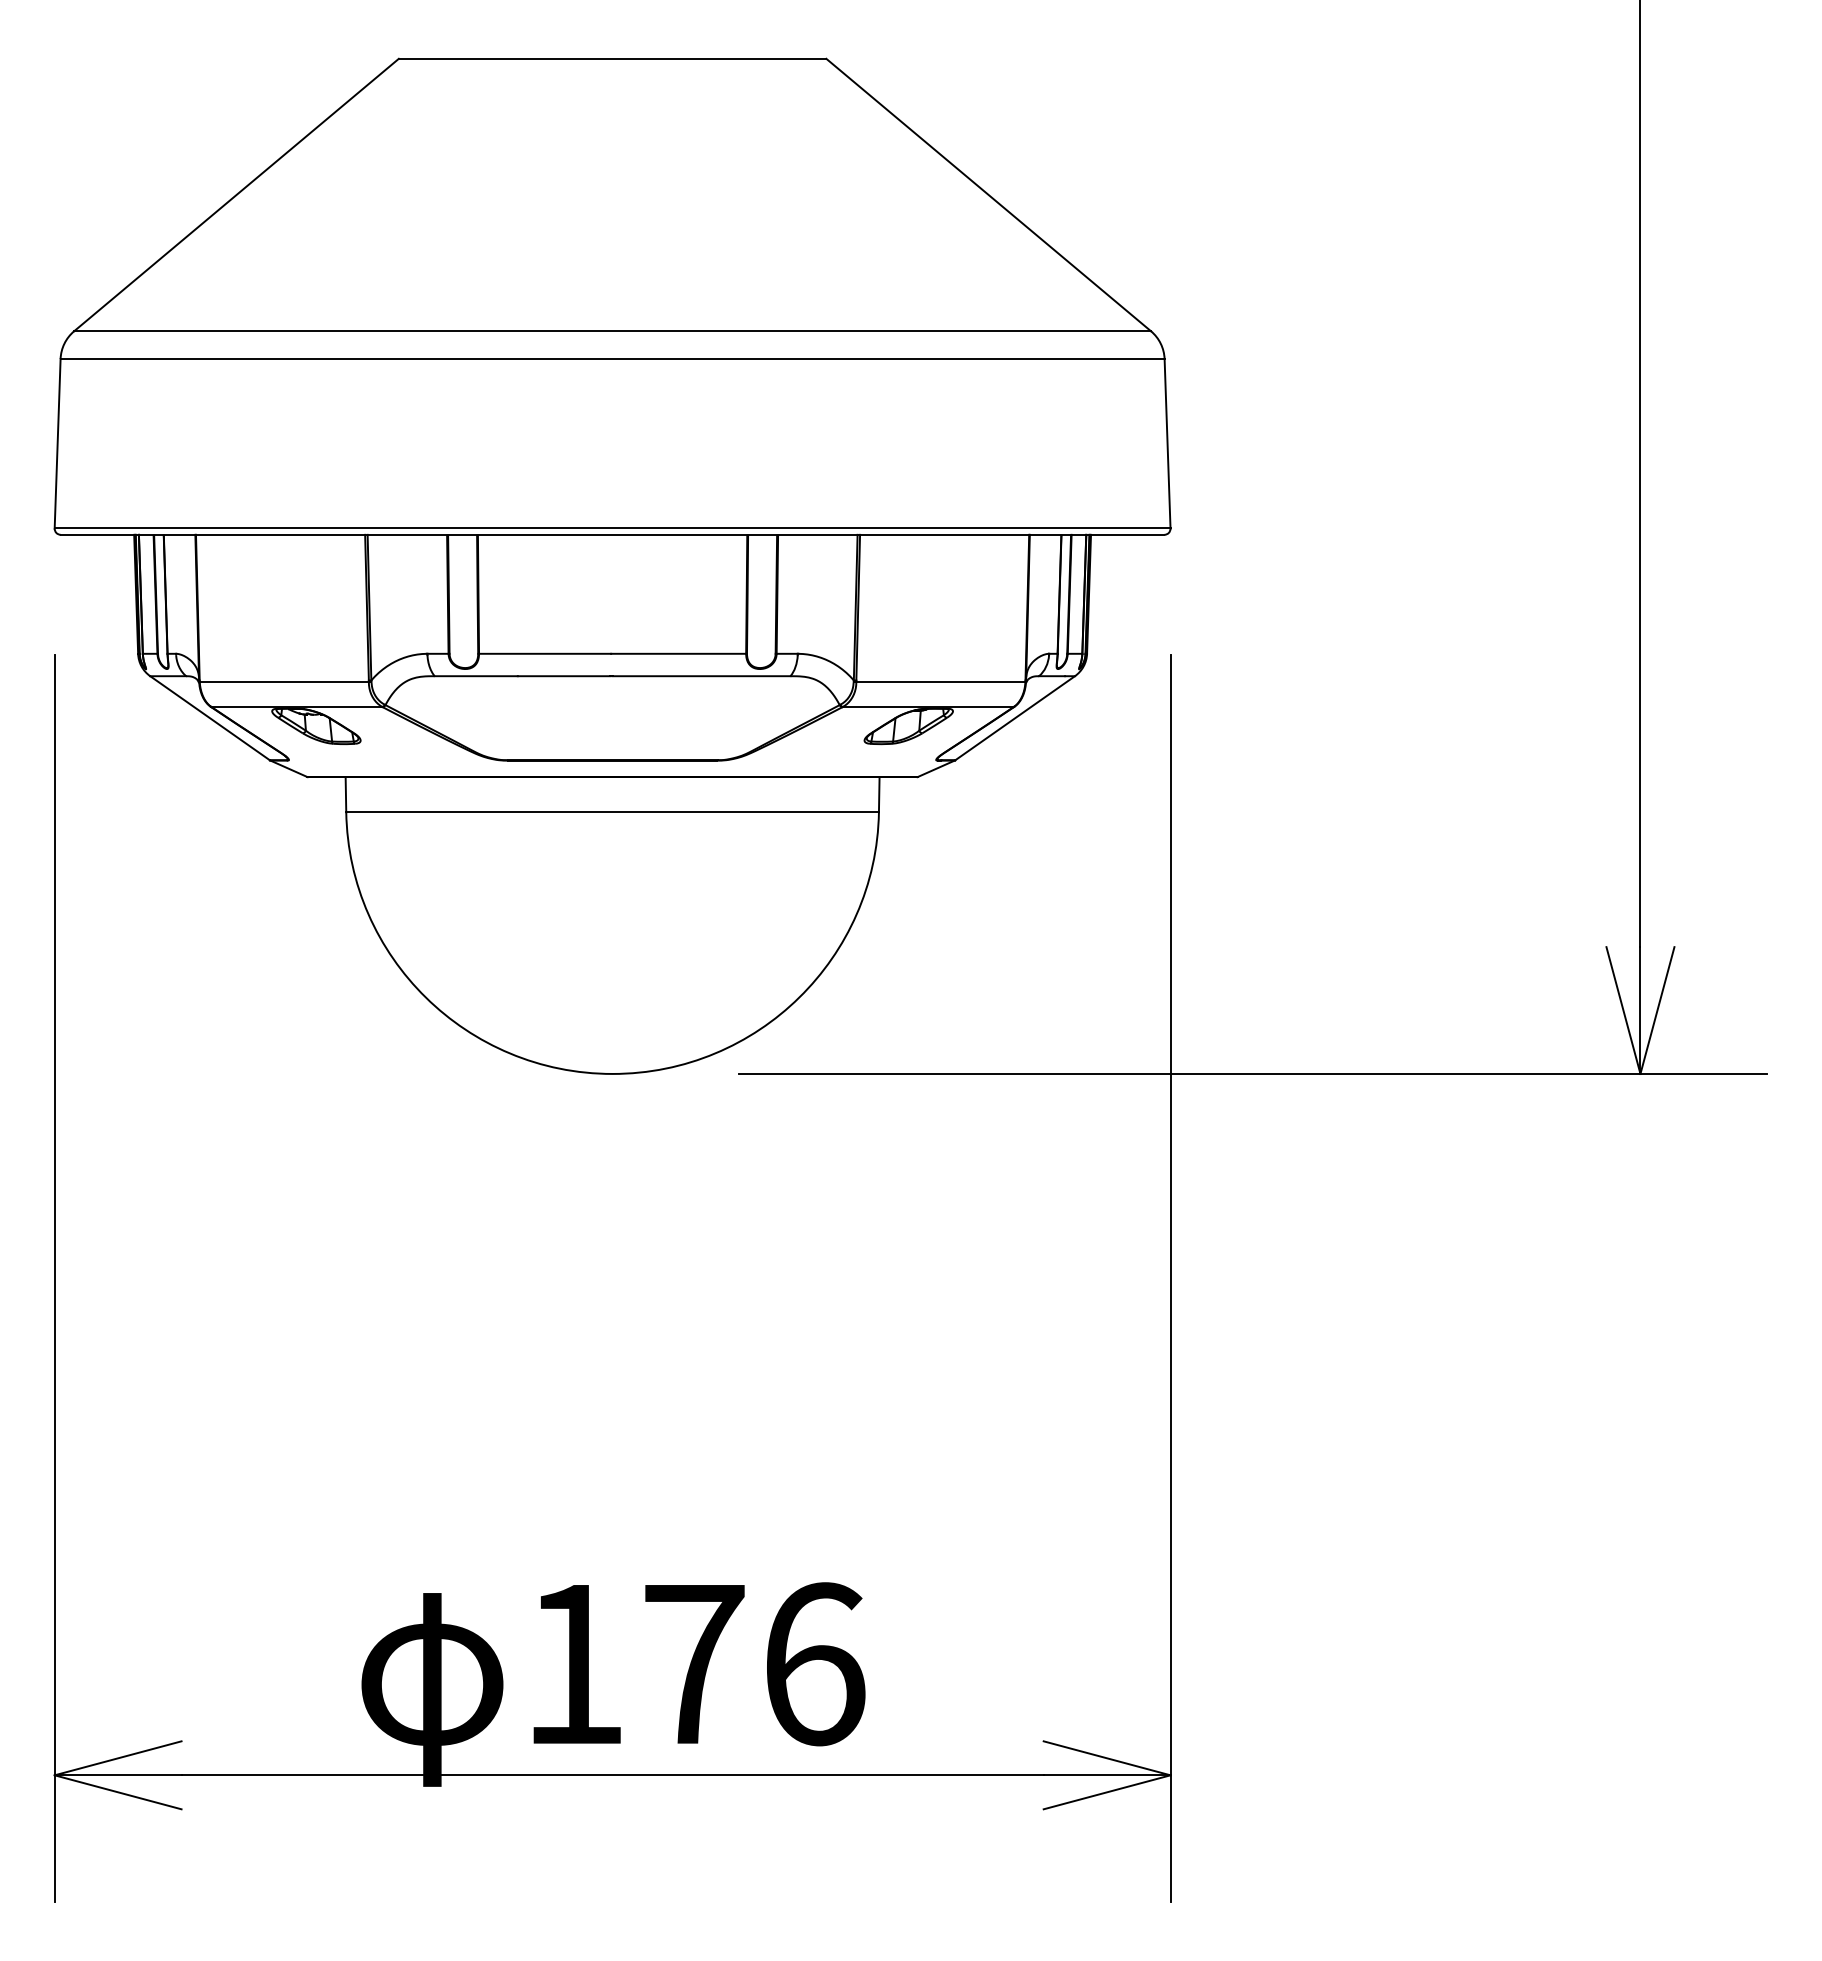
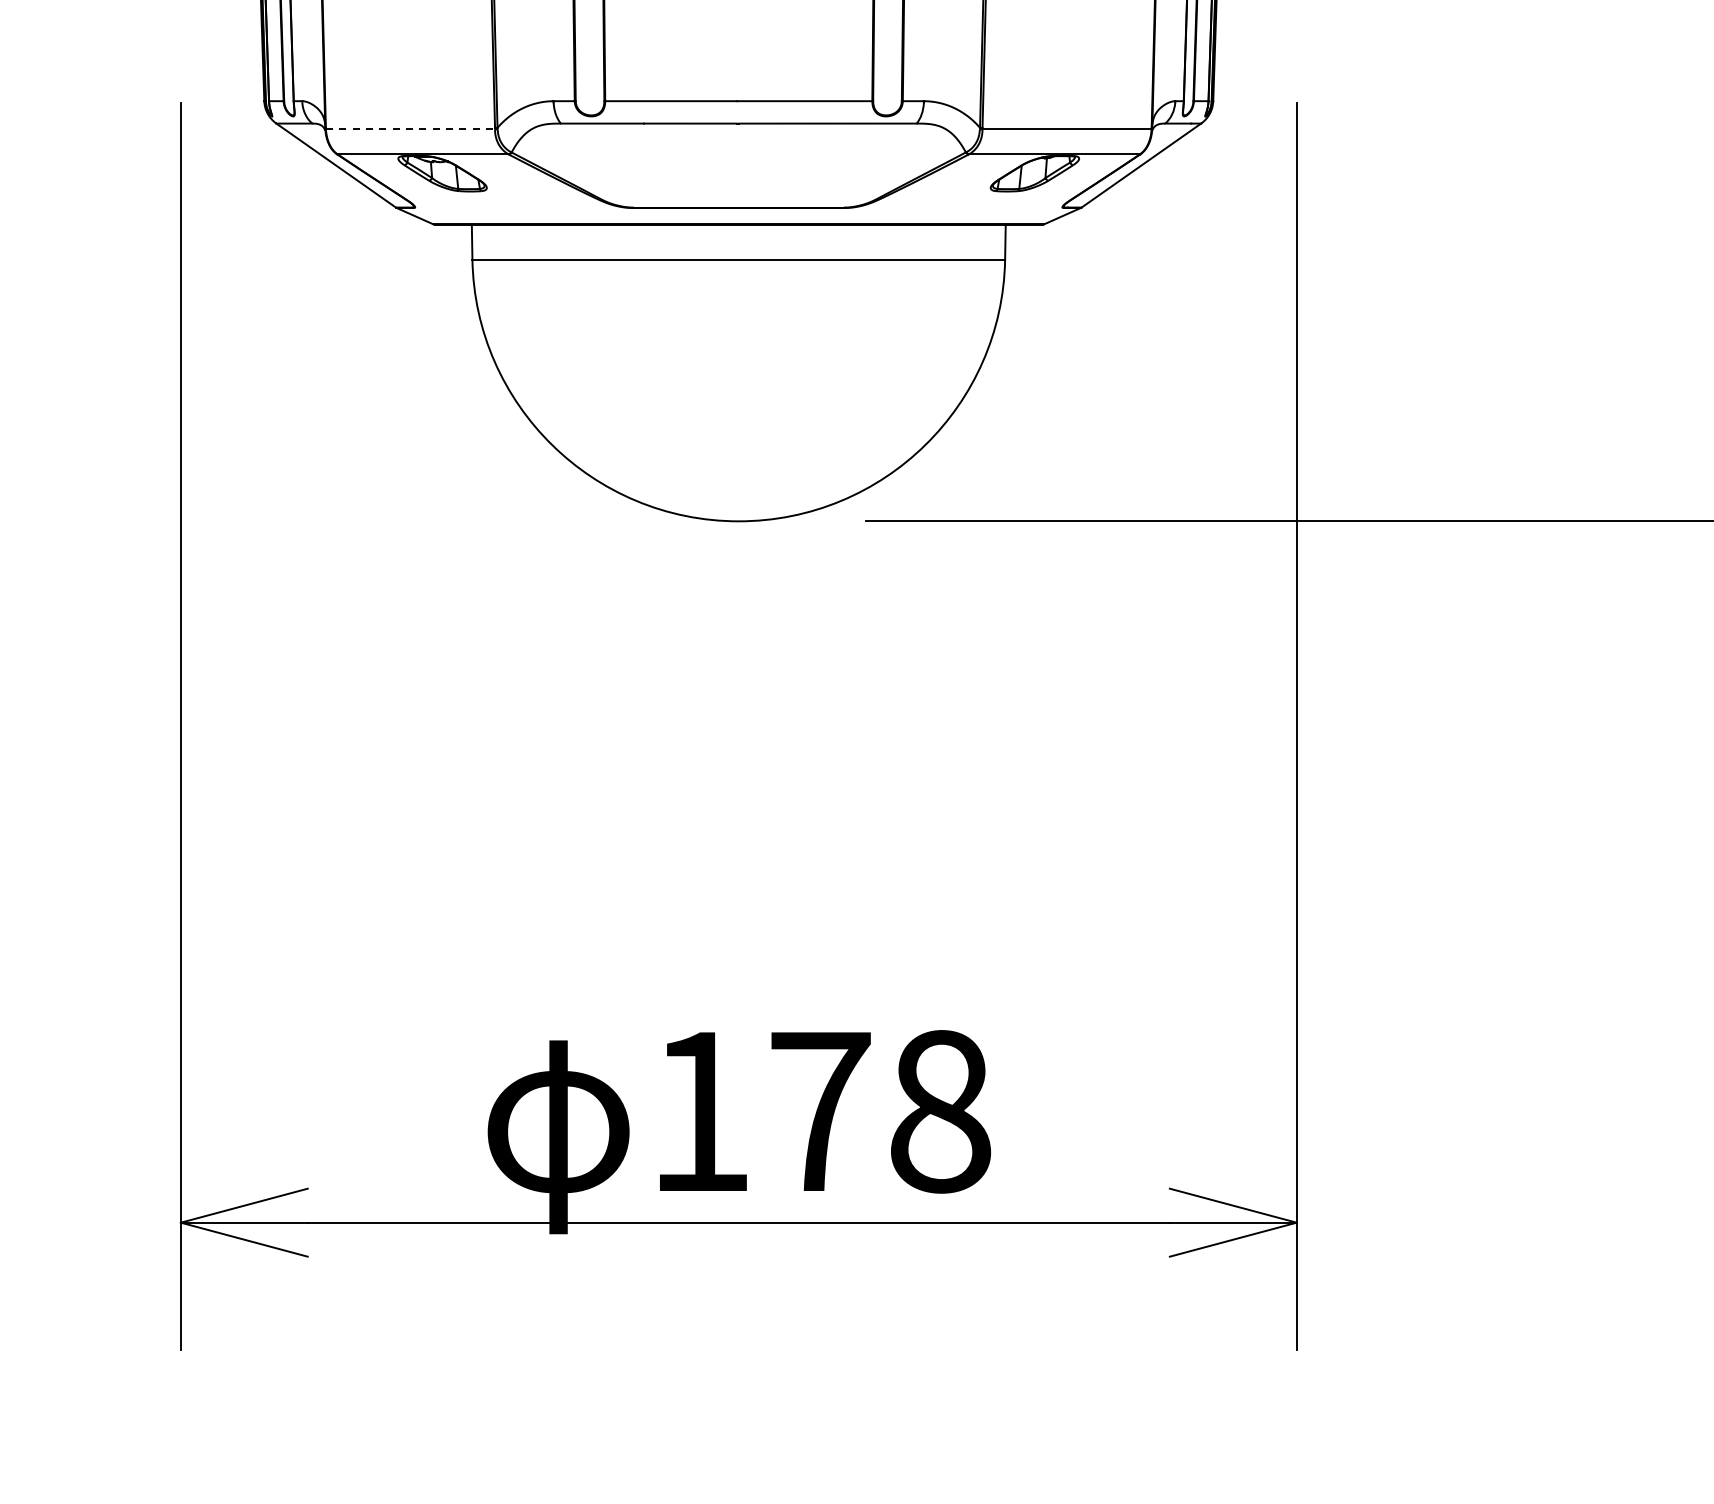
line: (284, 681) -> (410, 128), solid -> dashed
text: (814, 1664) -> (940, 1111), 176 -> 178

